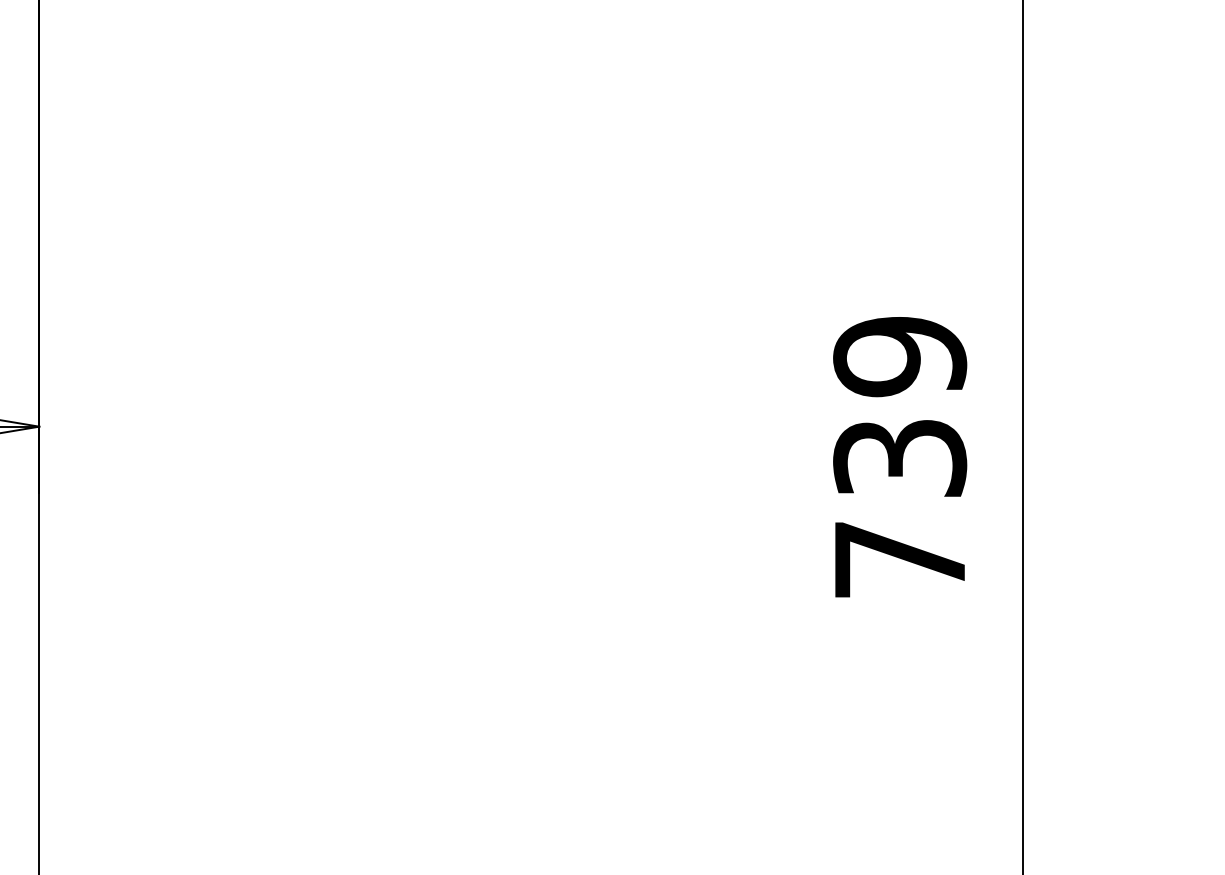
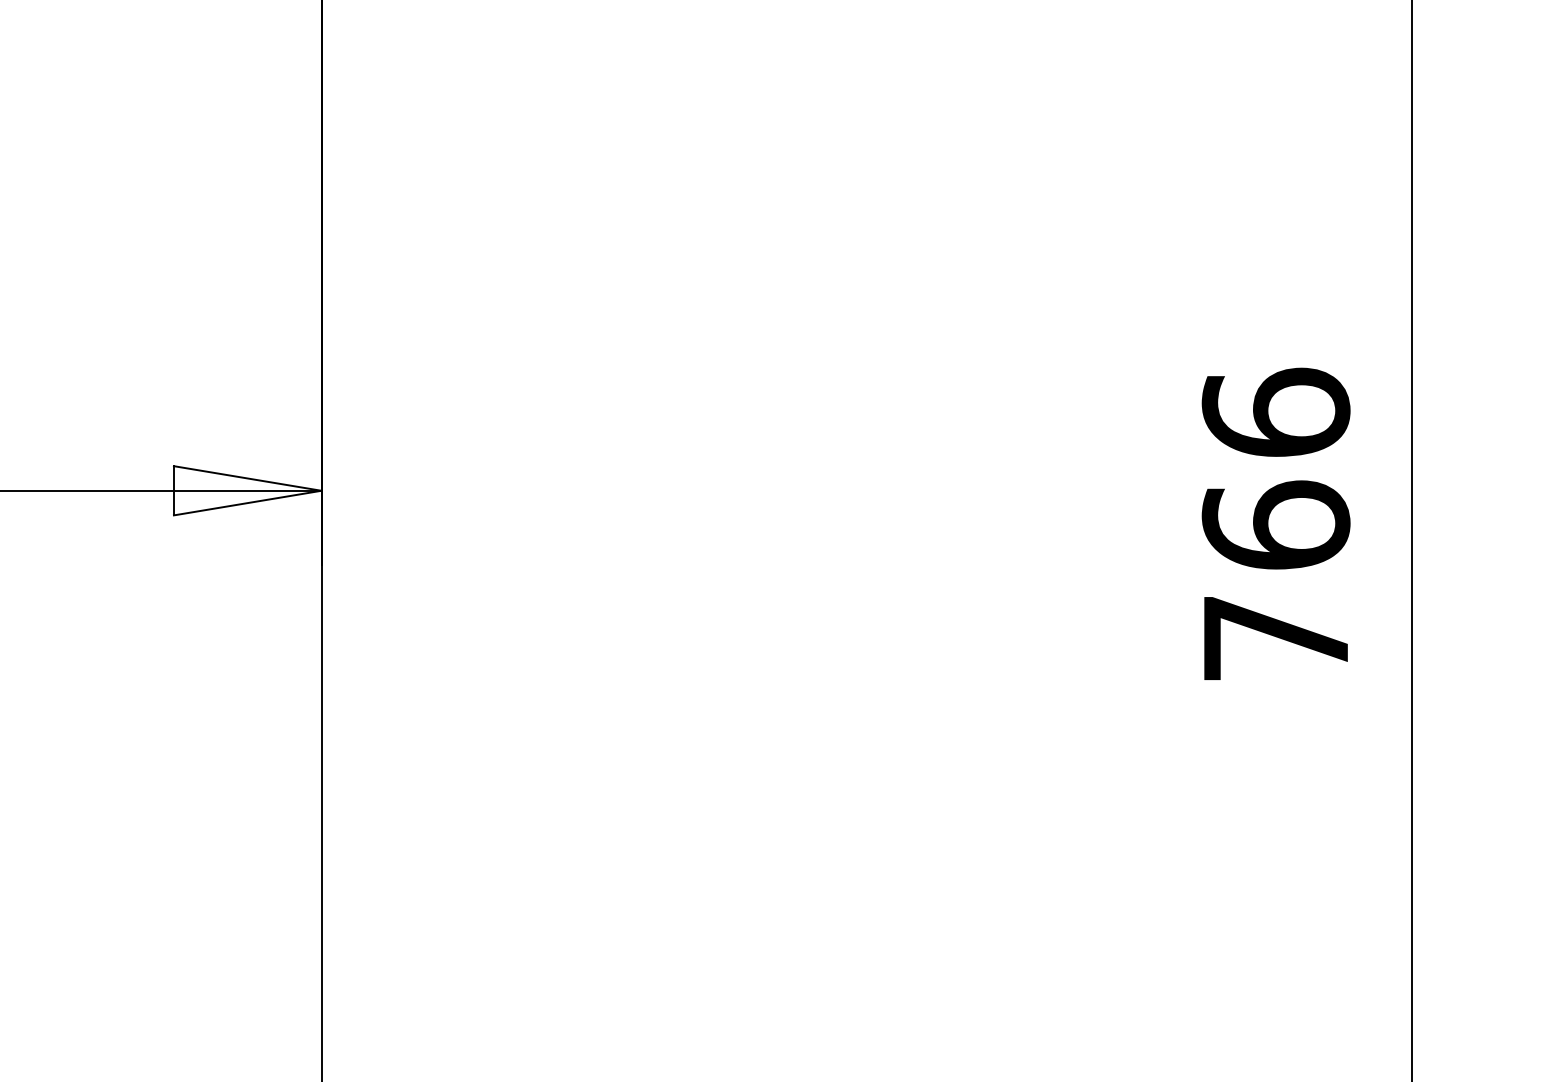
text: (899, 406) -> (1275, 468), 739 -> 766

